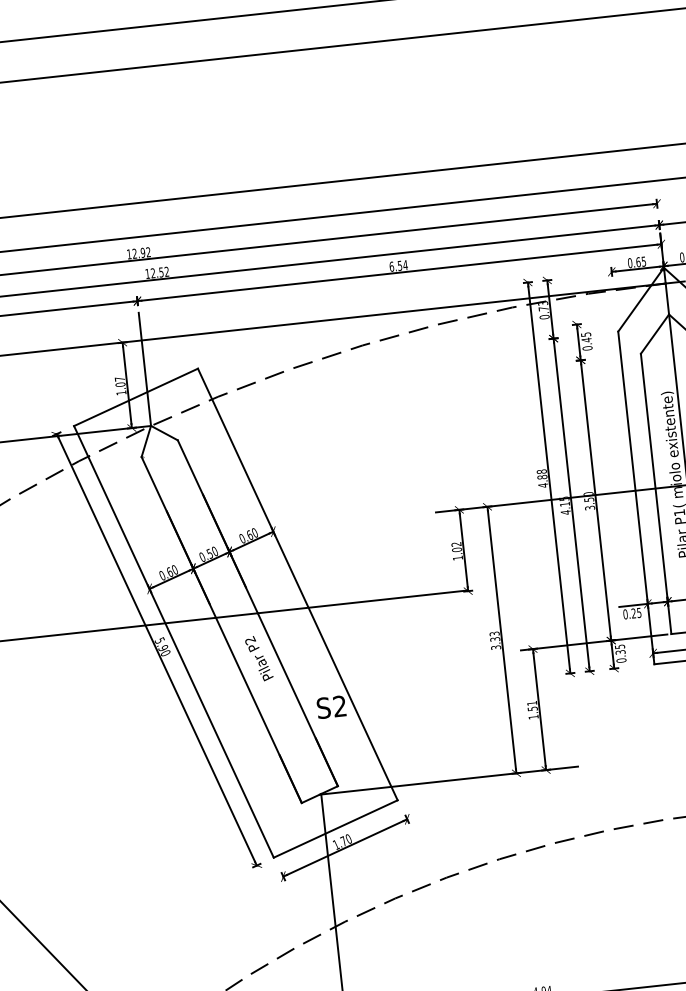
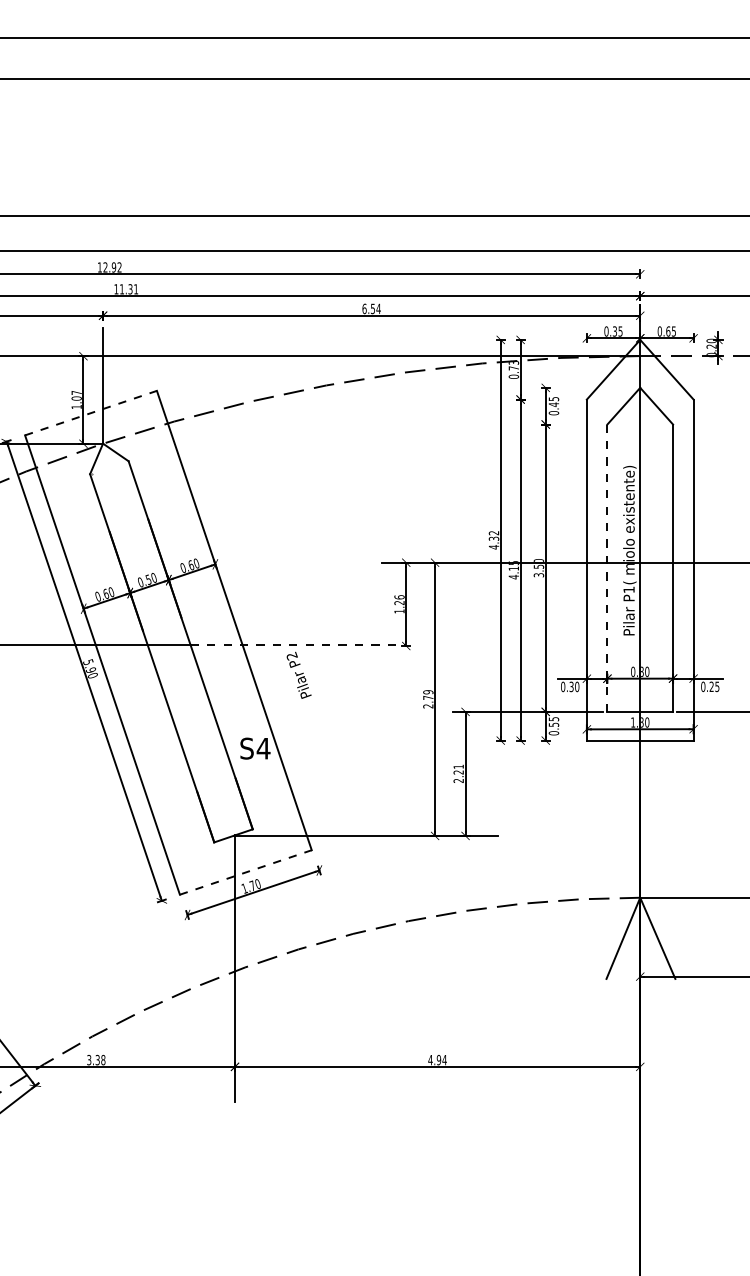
text: (637, 262) -> (614, 331), 0.65 -> 0.35
text: (159, 272) -> (128, 289), 12.52 -> 11.31
line: (136, 397) -> (91, 413), solid -> dashed
text: (541, 474) -> (493, 535), 4.88 -> 4.32
line: (656, 494) -> (607, 568), solid -> dashed
text: (456, 547) -> (399, 600), 1.02 -> 1.26
line: (363, 602) -> (298, 645), solid -> dashed
text: (636, 612) -> (574, 686), 0.25 -> 0.30
text: (495, 640) -> (428, 699), 3.33 -> 2.79
text: (619, 652) -> (552, 724), 0.35 -> 0.55
text: (258, 657) -> (298, 674), moved
text: (339, 706) -> (263, 748), S2 -> S4
text: (532, 712) -> (458, 776), 1.51 -> 2.21
line: (335, 829) -> (245, 872), solid -> dashed

